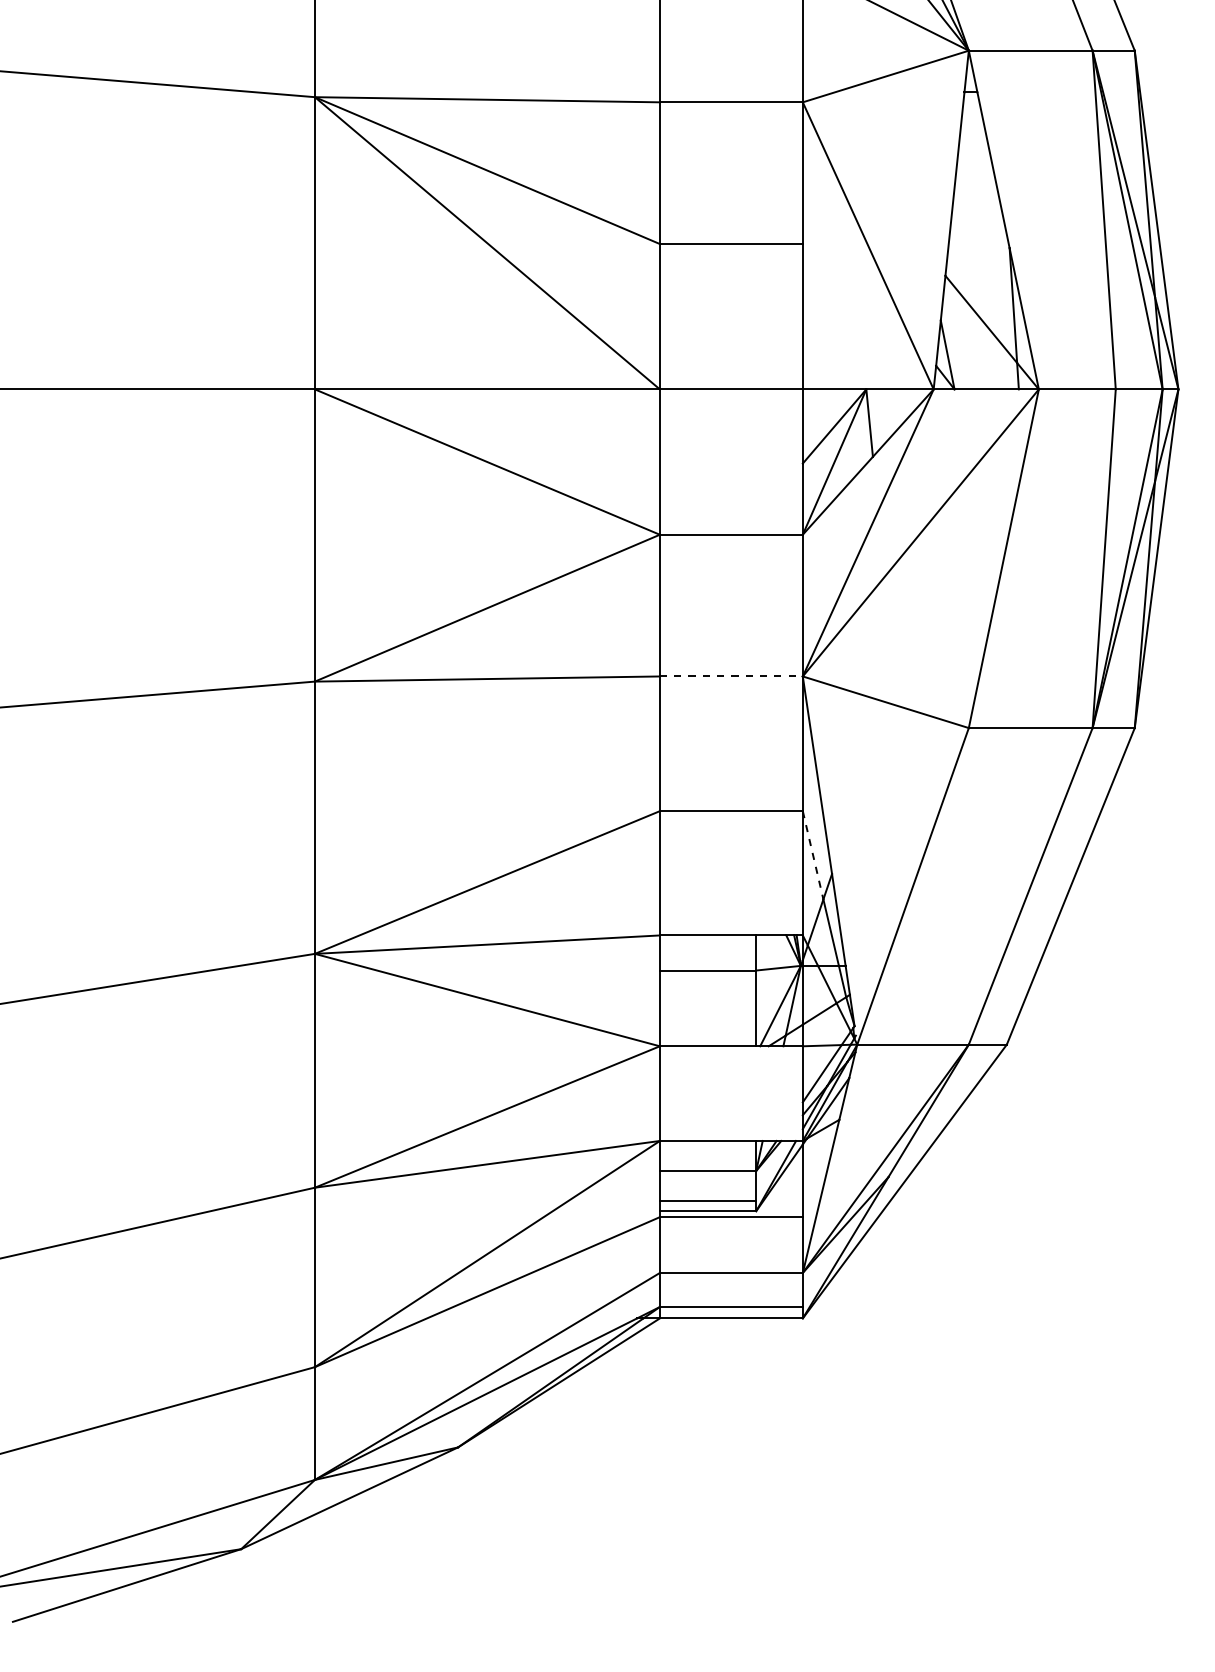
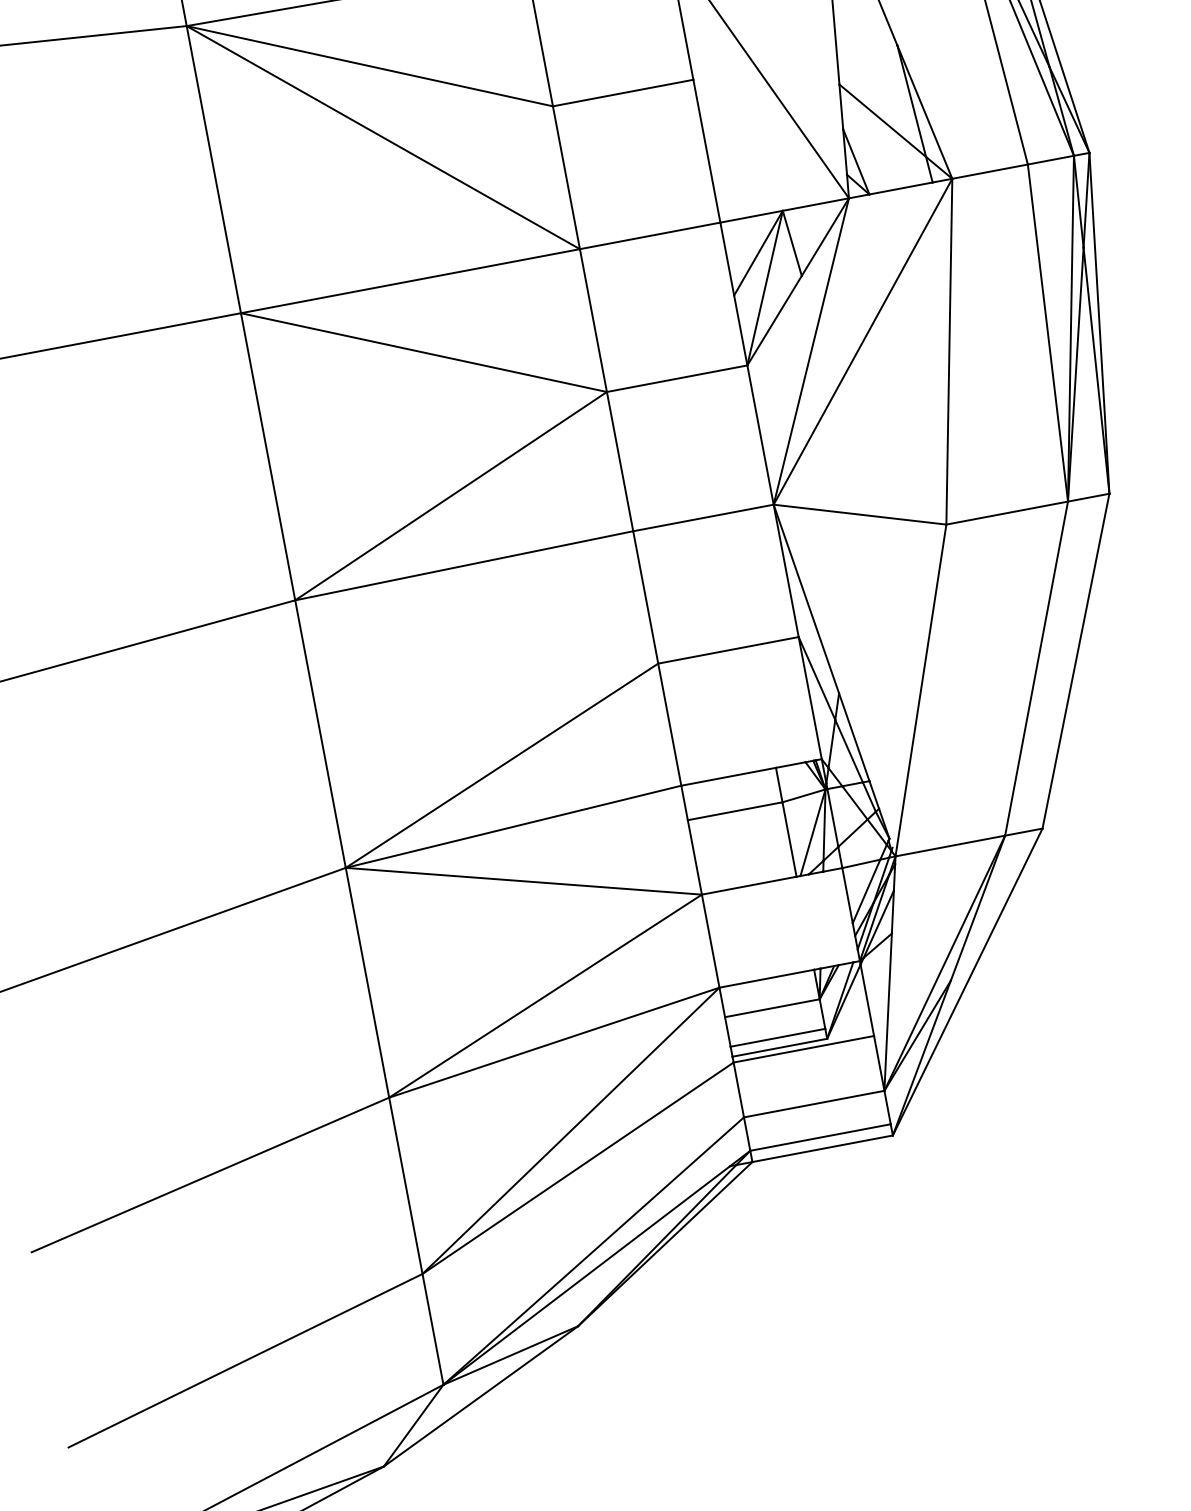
line: (731, 676) -> (703, 517), dashed -> solid
line: (813, 855) -> (817, 678), dashed -> solid

